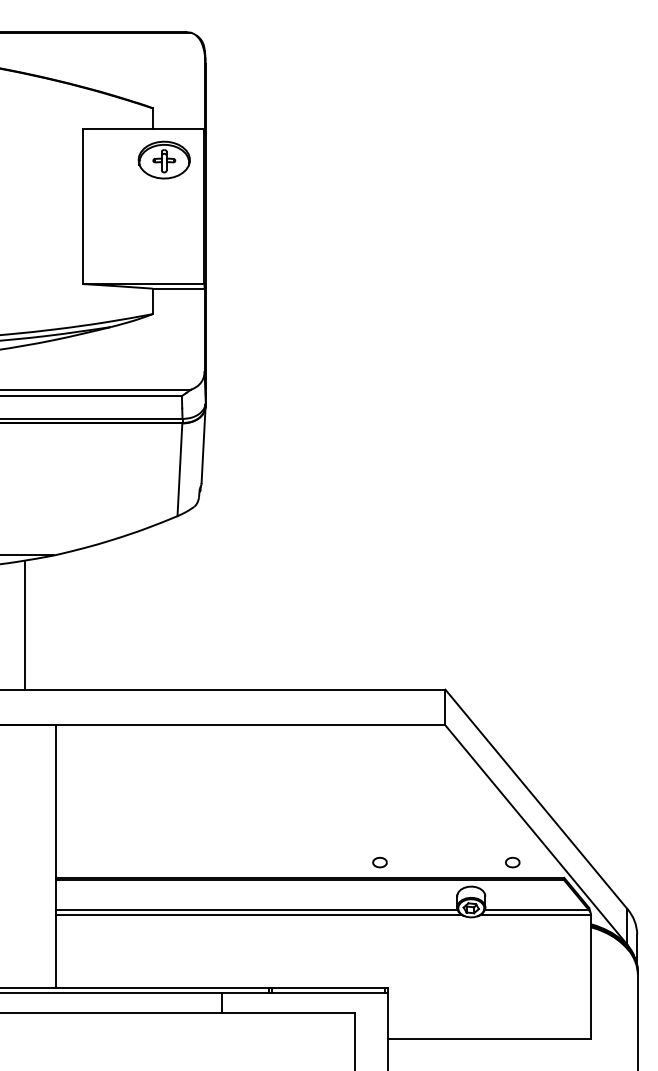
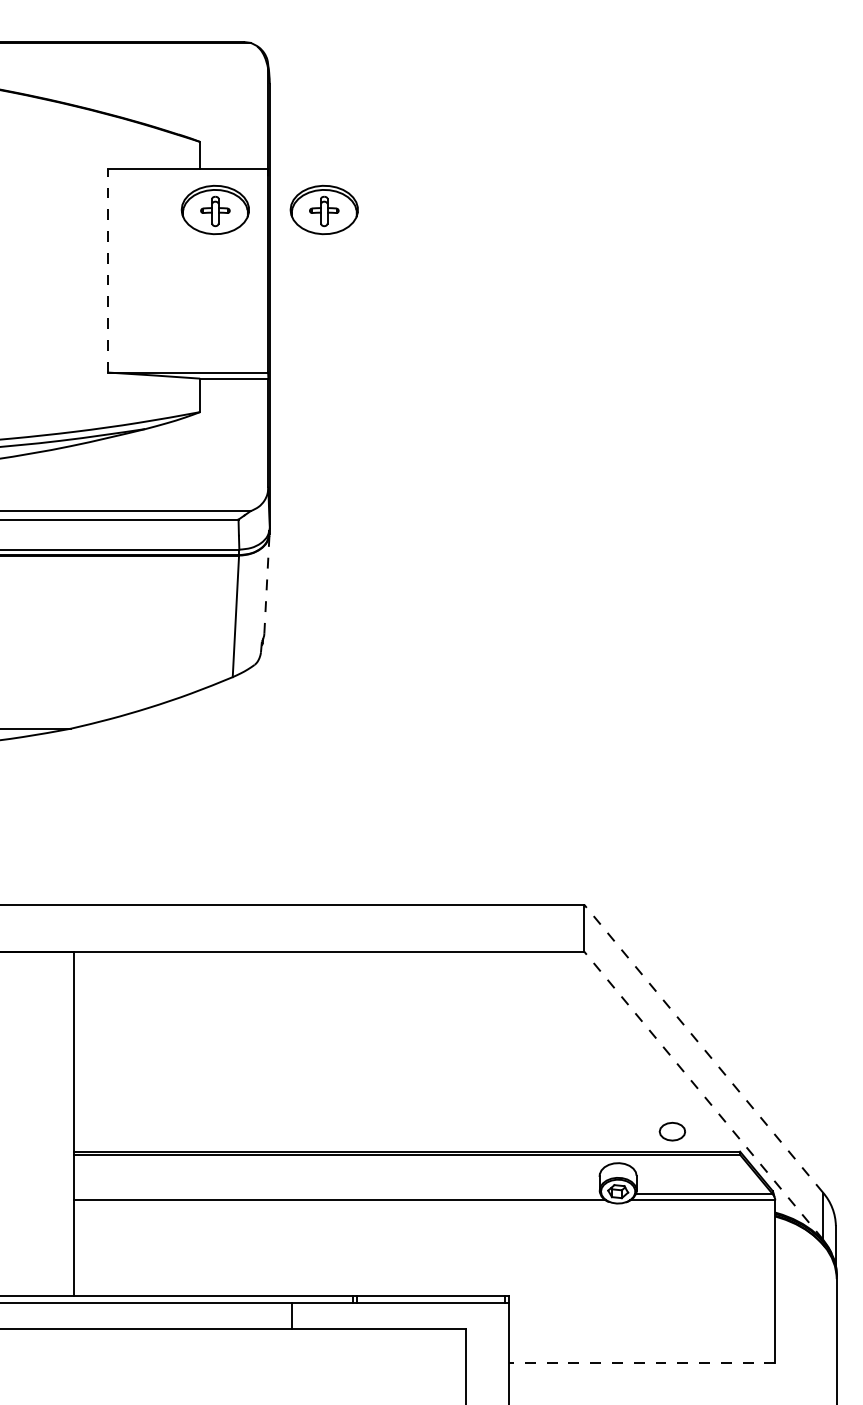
part: (246, 159) -> (323, 209), added
line: (82, 206) -> (108, 270), solid -> dashed
line: (203, 445) -> (266, 584), solid -> dashed
line: (24, 624) -> (31, 819), removed
line: (536, 799) -> (703, 1048), solid -> dashed
line: (536, 835) -> (703, 1096), solid -> dashed
part: (379, 862) -> (497, 1131), removed
part: (512, 862) -> (672, 1131), size x1.4
line: (256, 910) -> (336, 1194), removed
line: (489, 1038) -> (642, 1362), solid -> dashed

